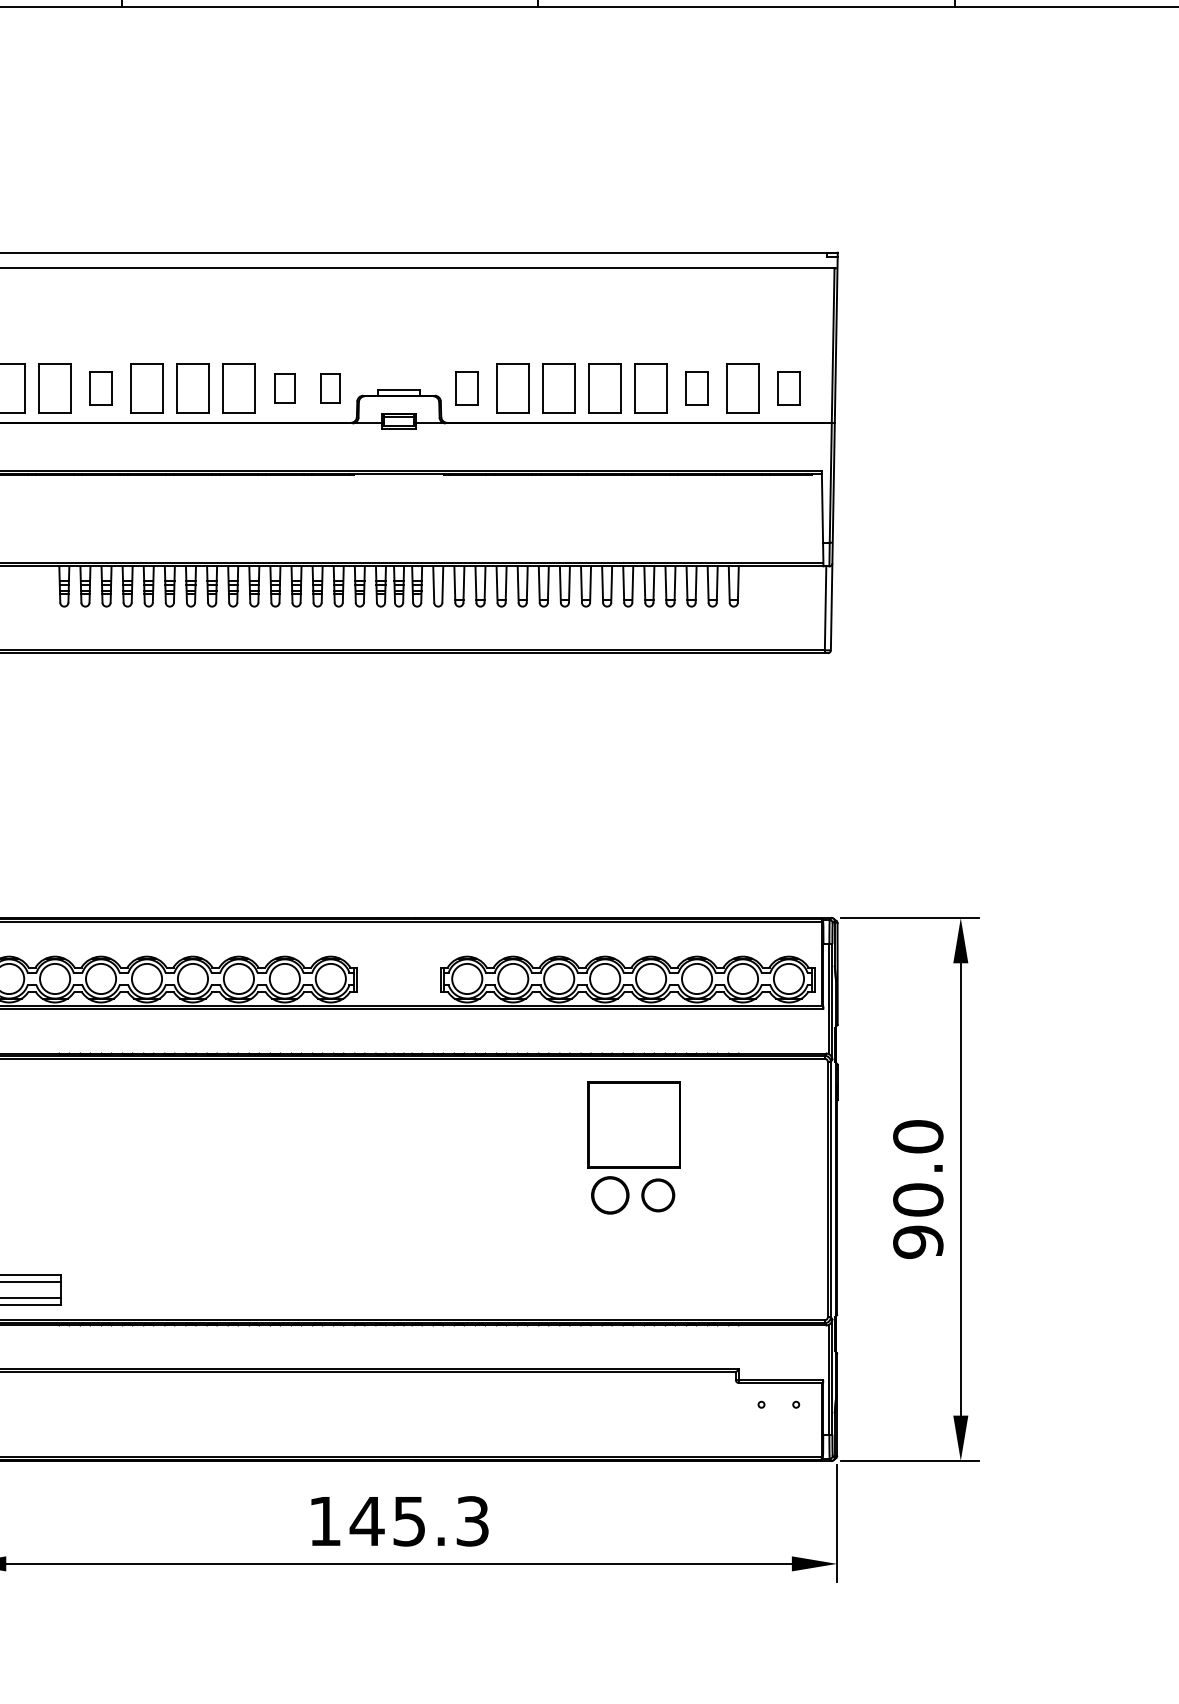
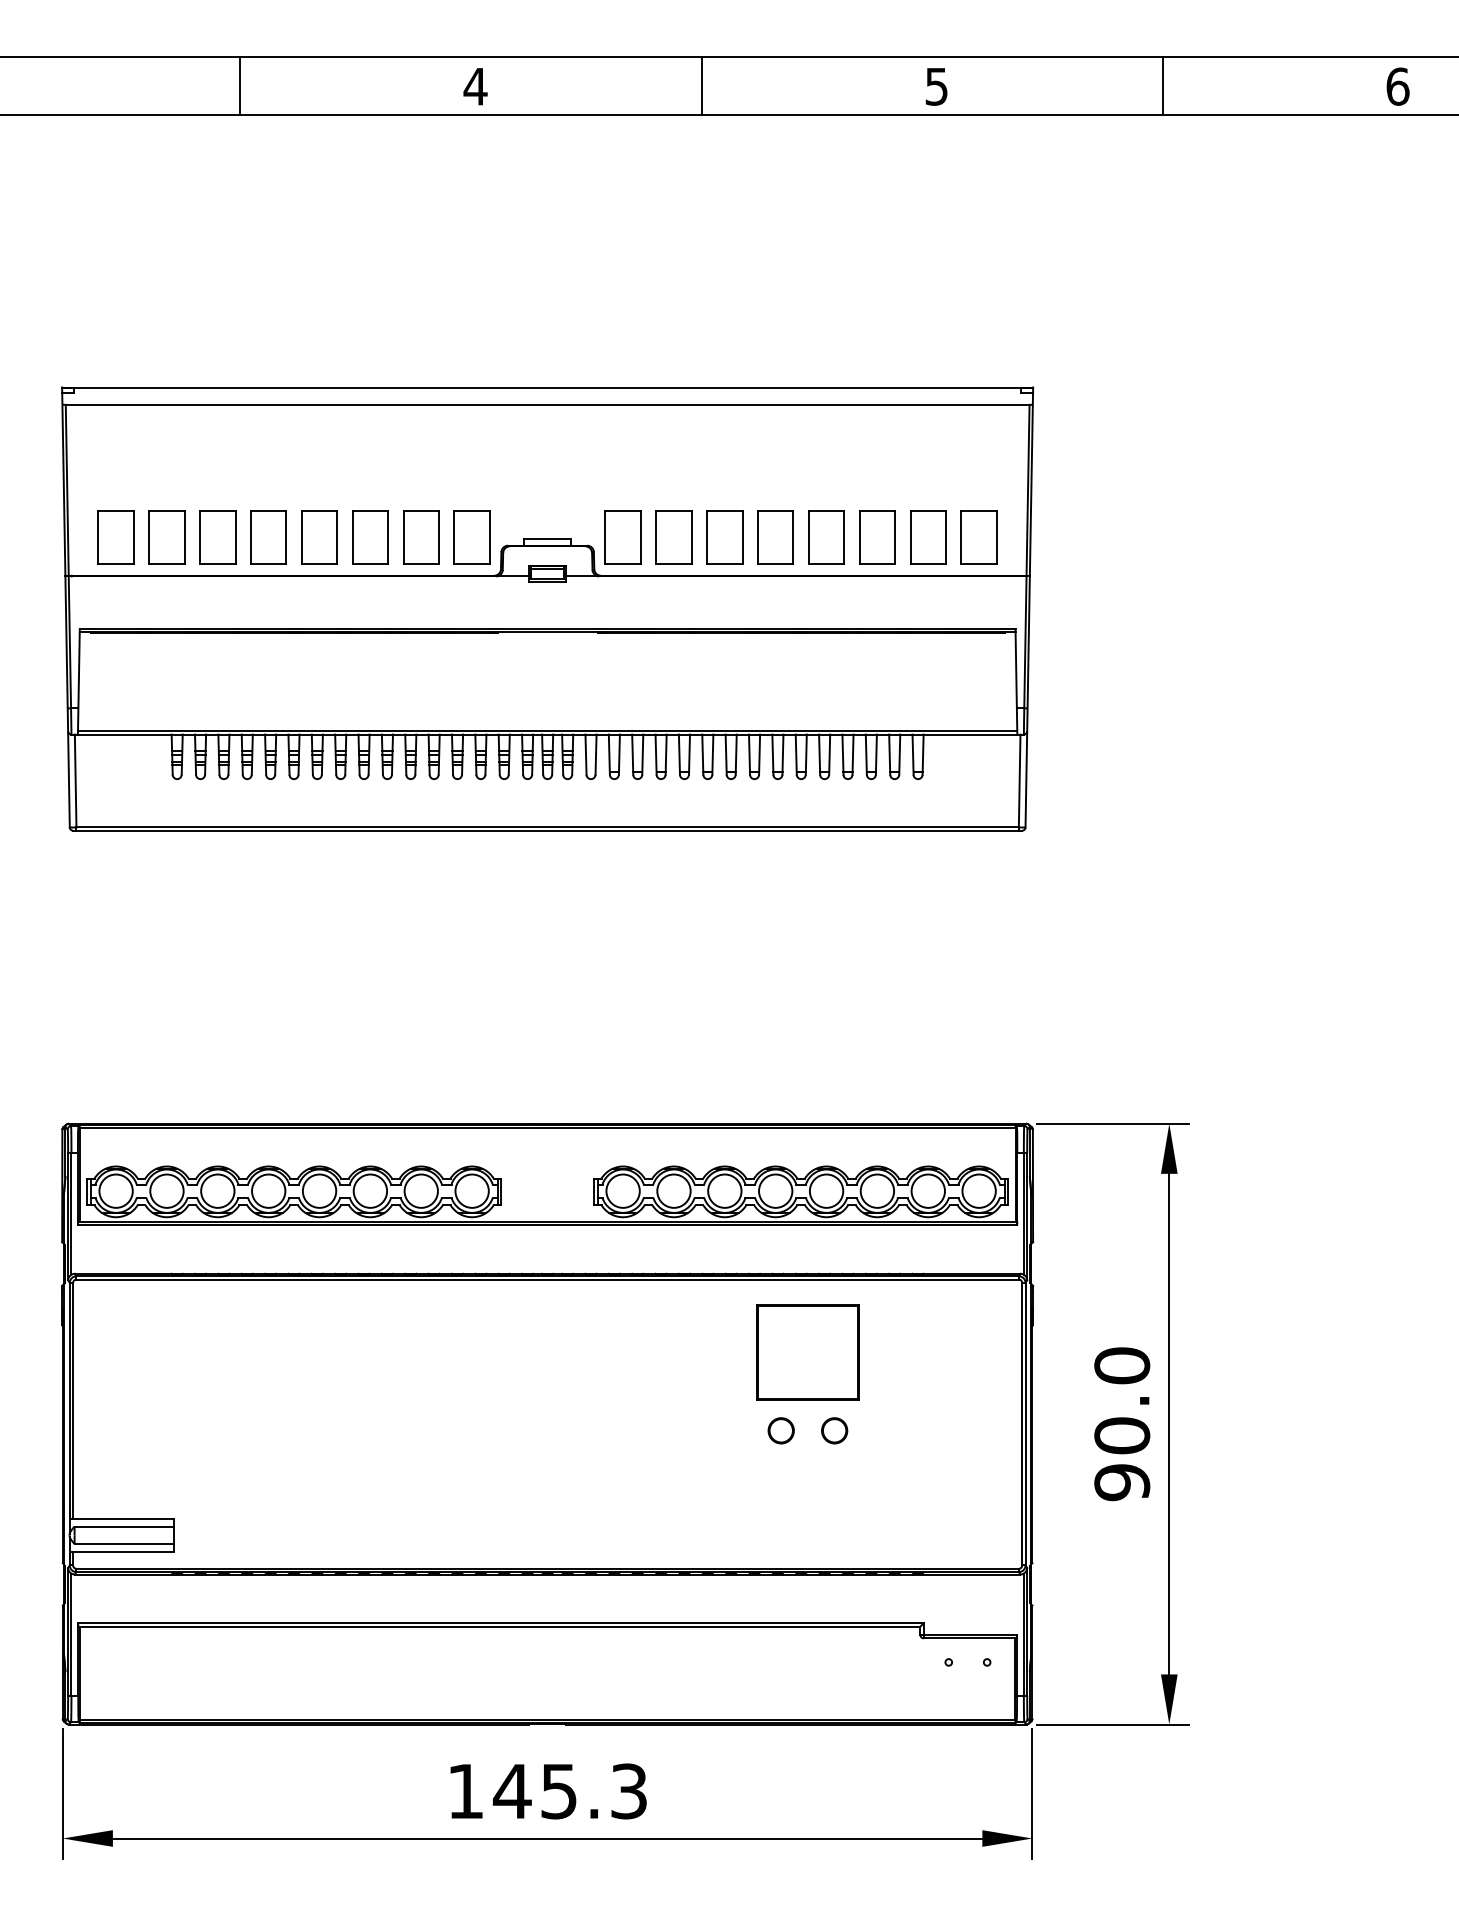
part: (100, 388) -> (217, 537), size x1.43
part: (285, 388) -> (421, 537), size x1.67
part: (330, 388) -> (471, 537), size x1.67
part: (466, 388) -> (622, 537), size x1.43
part: (697, 388) -> (877, 537), size x1.43
part: (788, 388) -> (978, 537), size x1.43
circle: (609, 1195) -> (780, 1430), size x0.62
circle: (658, 1195) -> (834, 1430), size x0.71

